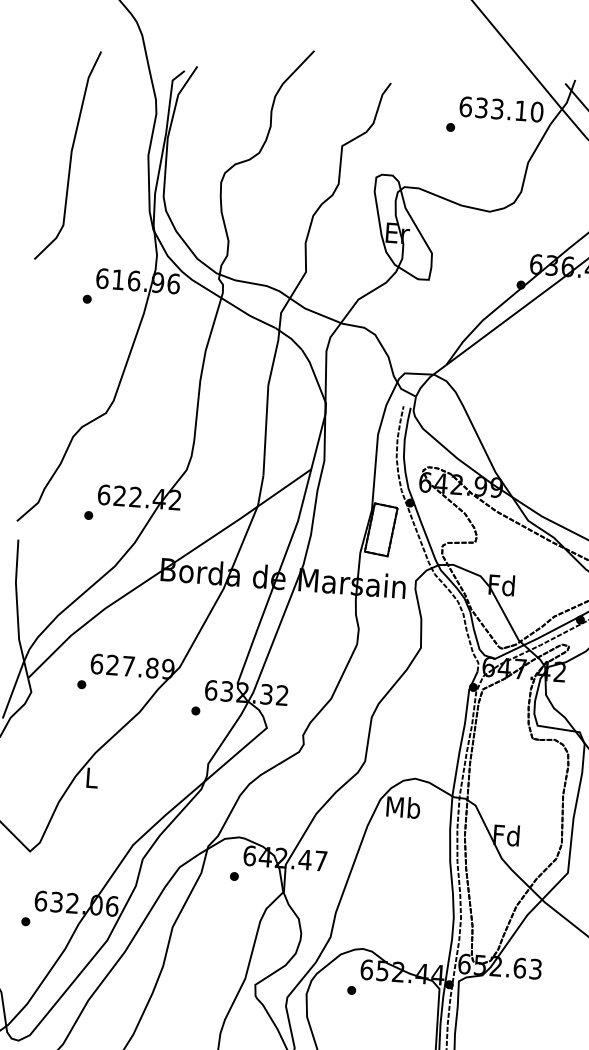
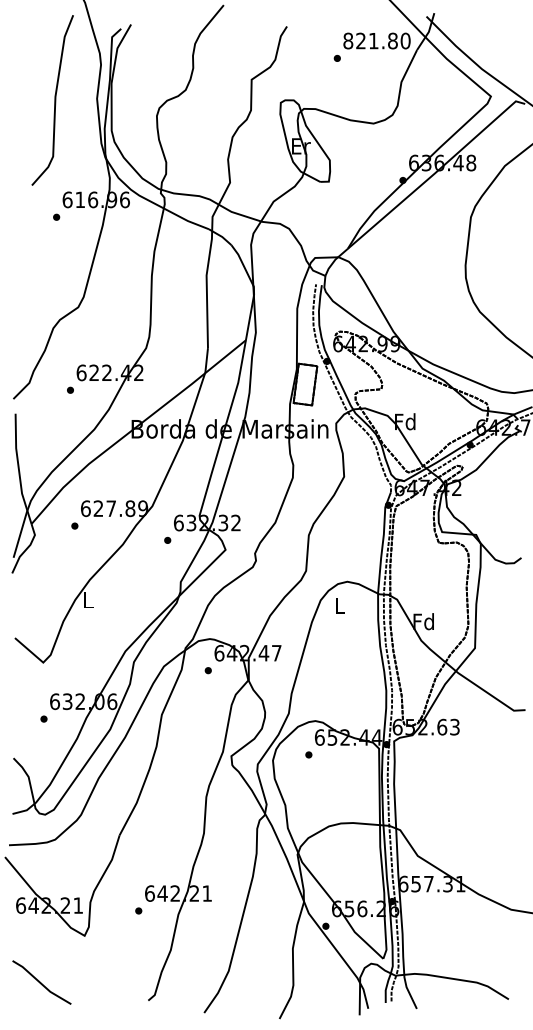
text: (493, 108) -> (370, 40), 633.10 -> 821.80
curve: (70, 155) -> (54, 100), moved
text: (403, 806) -> (339, 604), Mb -> L

